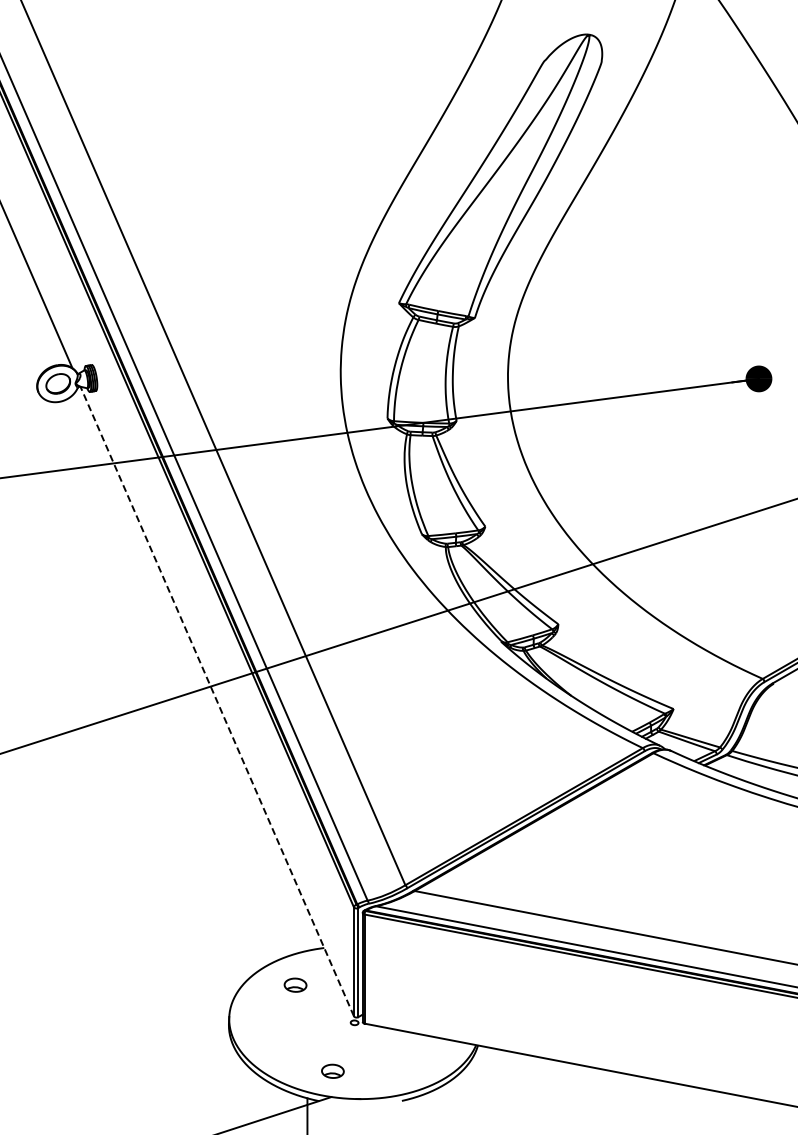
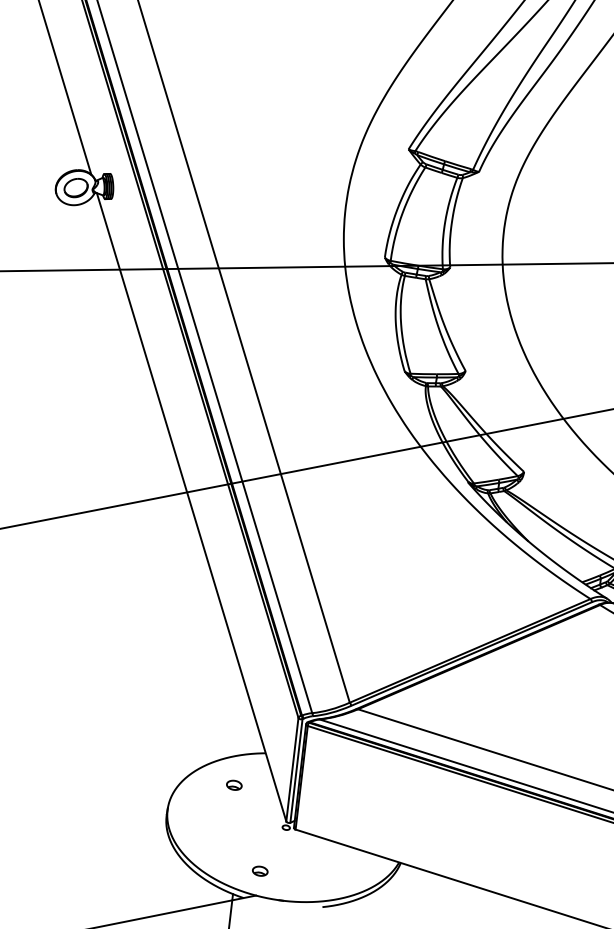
line: (217, 701) -> (191, 507), dashed -> solid
part: (295, 984) -> (234, 784), size x0.71
part: (332, 1070) -> (259, 870), size x0.71

